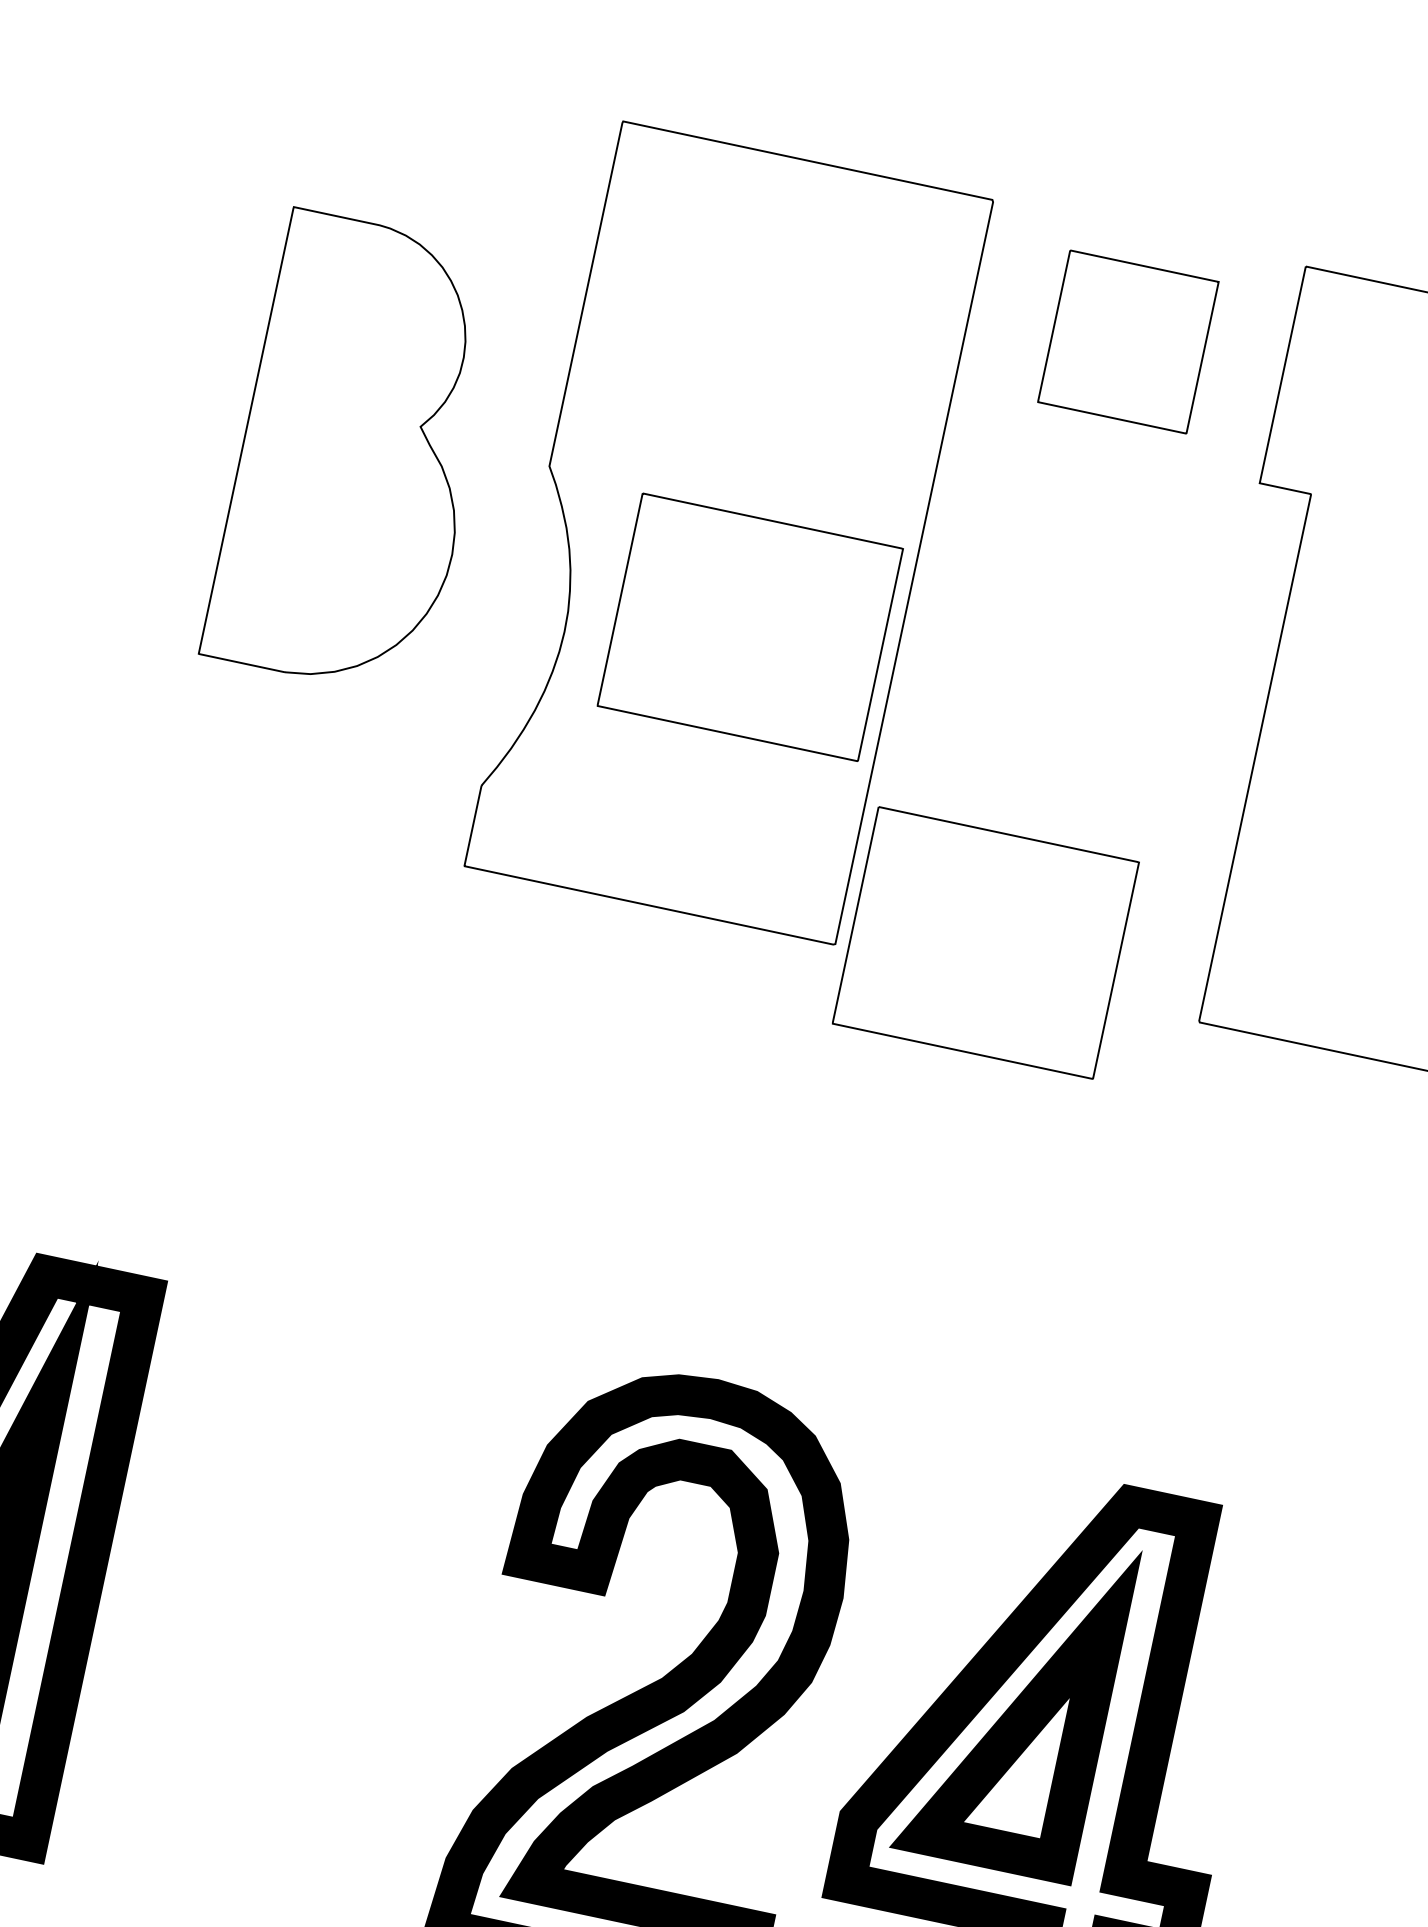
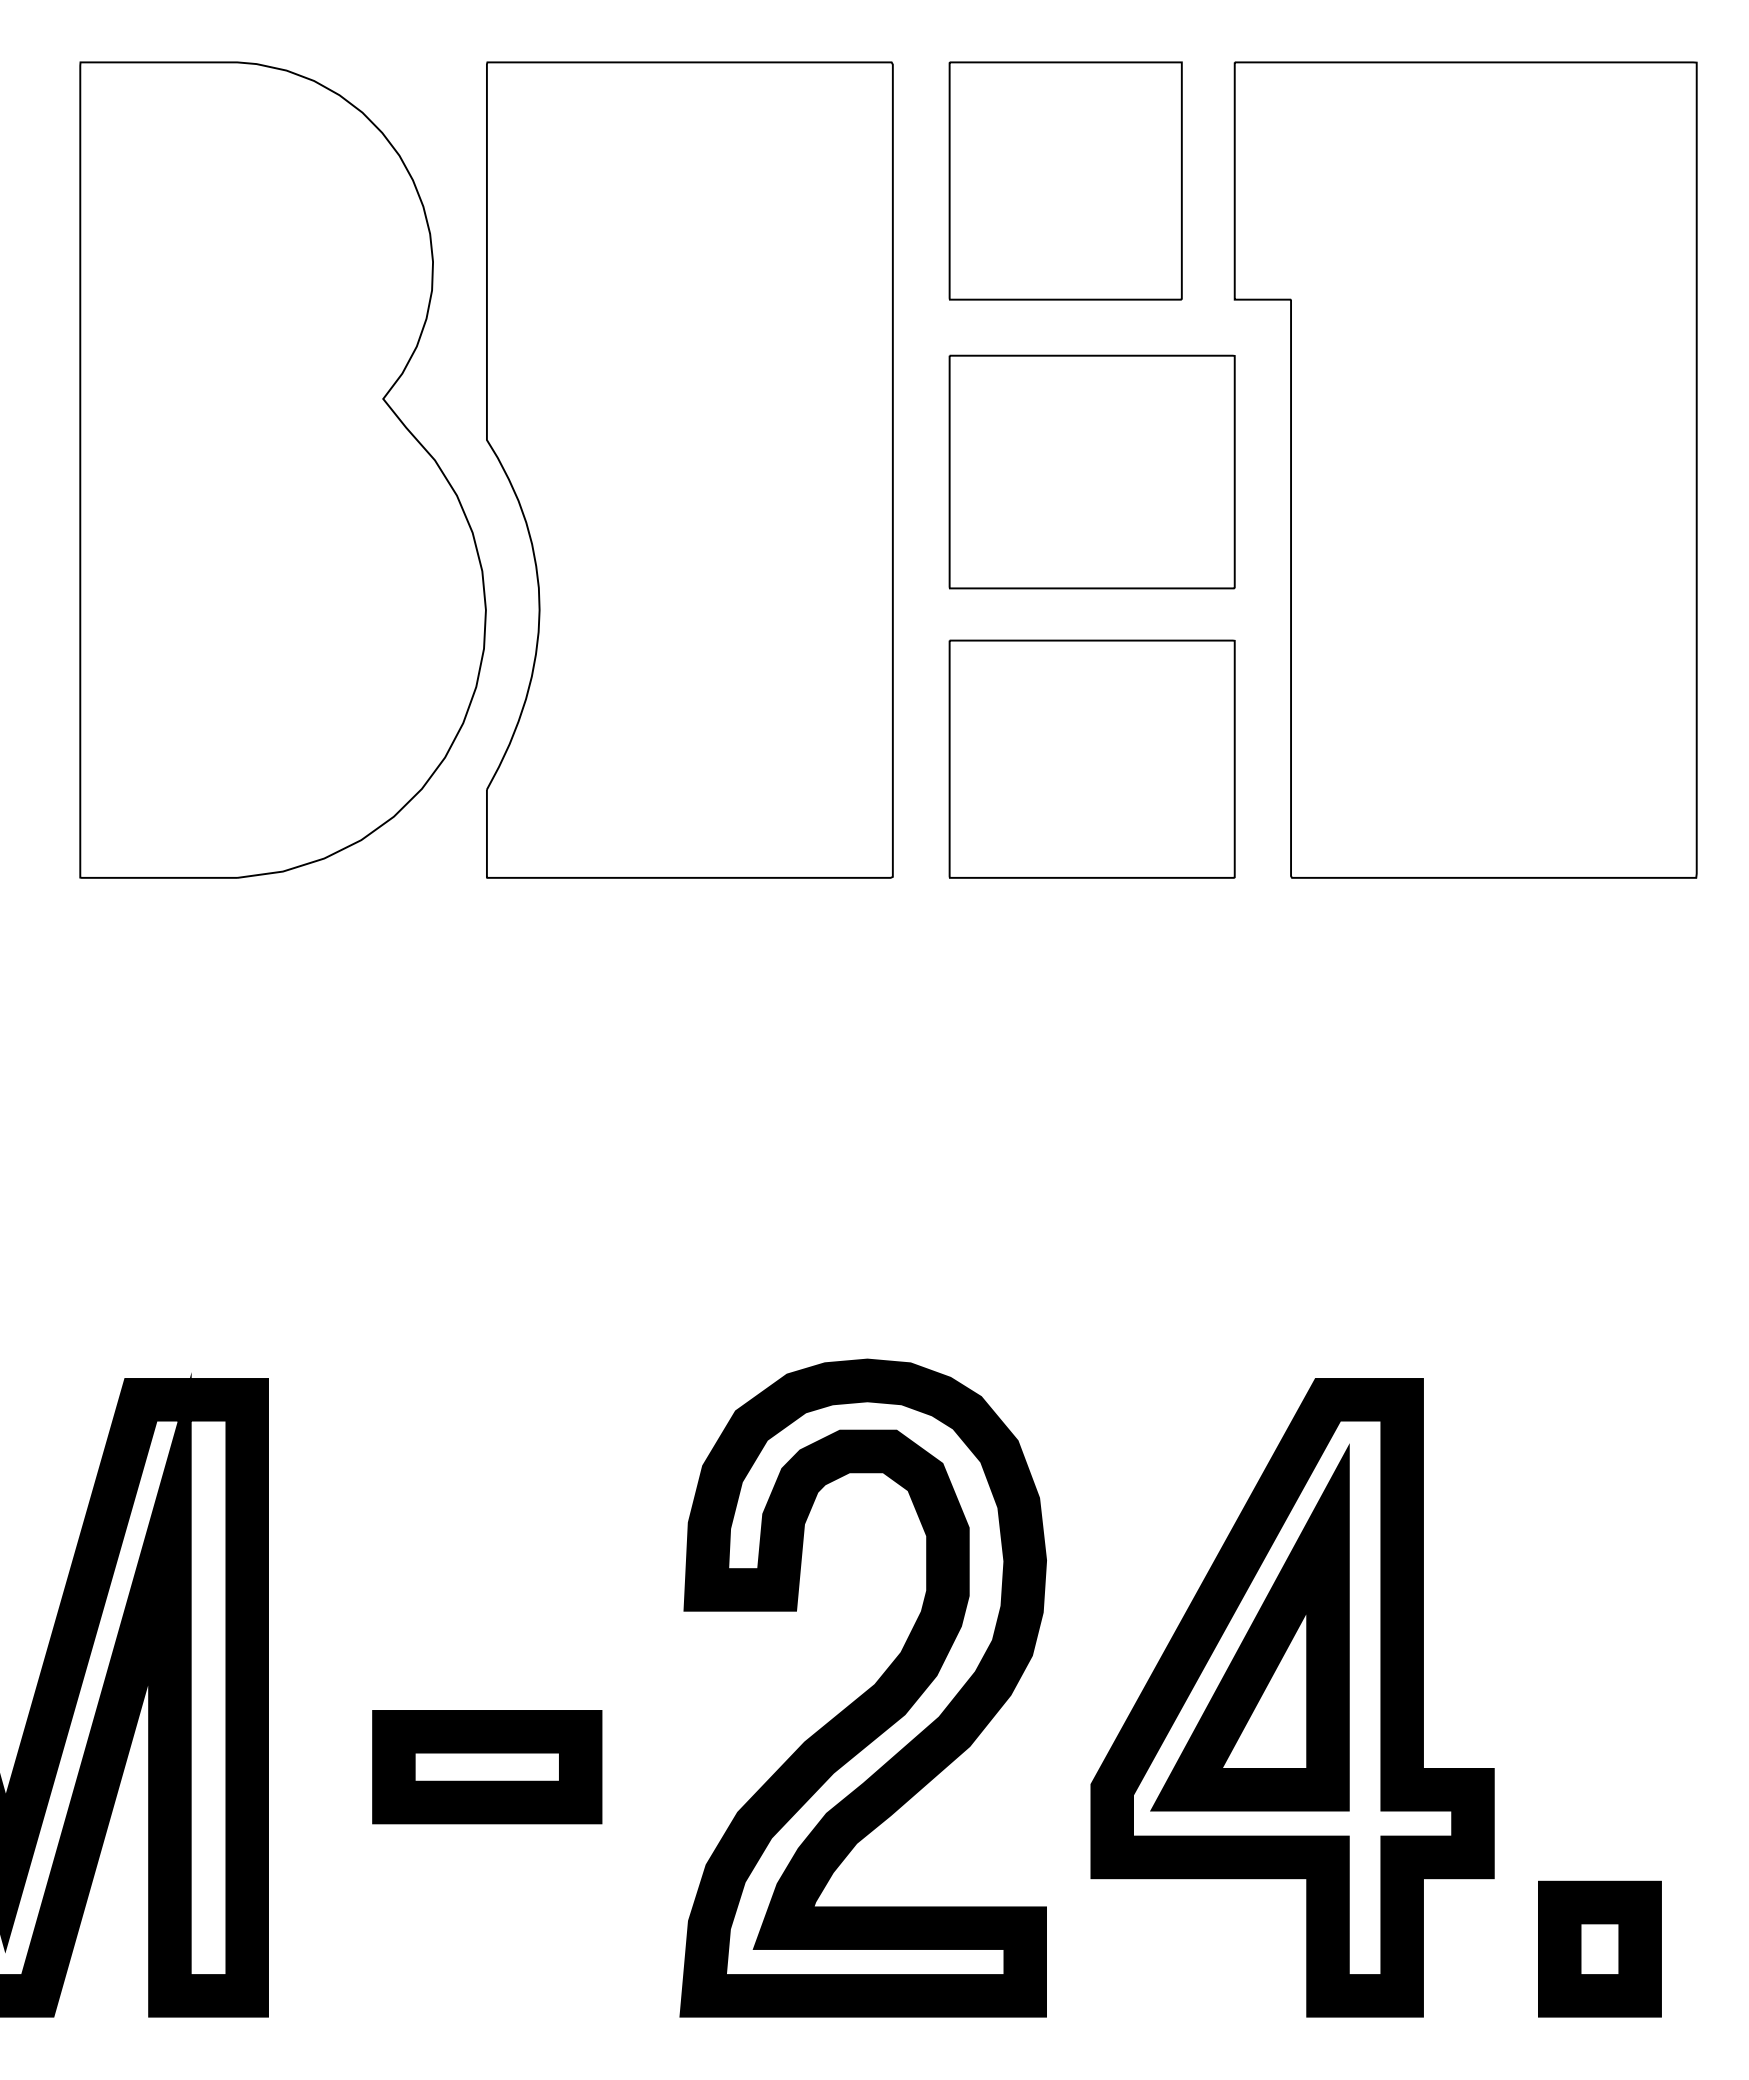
part: (1128, 341) -> (1065, 180), size x1.43
part: (357, 453) -> (282, 469), size x1.67
part: (749, 626) -> (1091, 471), moved
part: (985, 942) -> (1091, 758), moved
part: (292, 1678) -> (487, 1767), added

